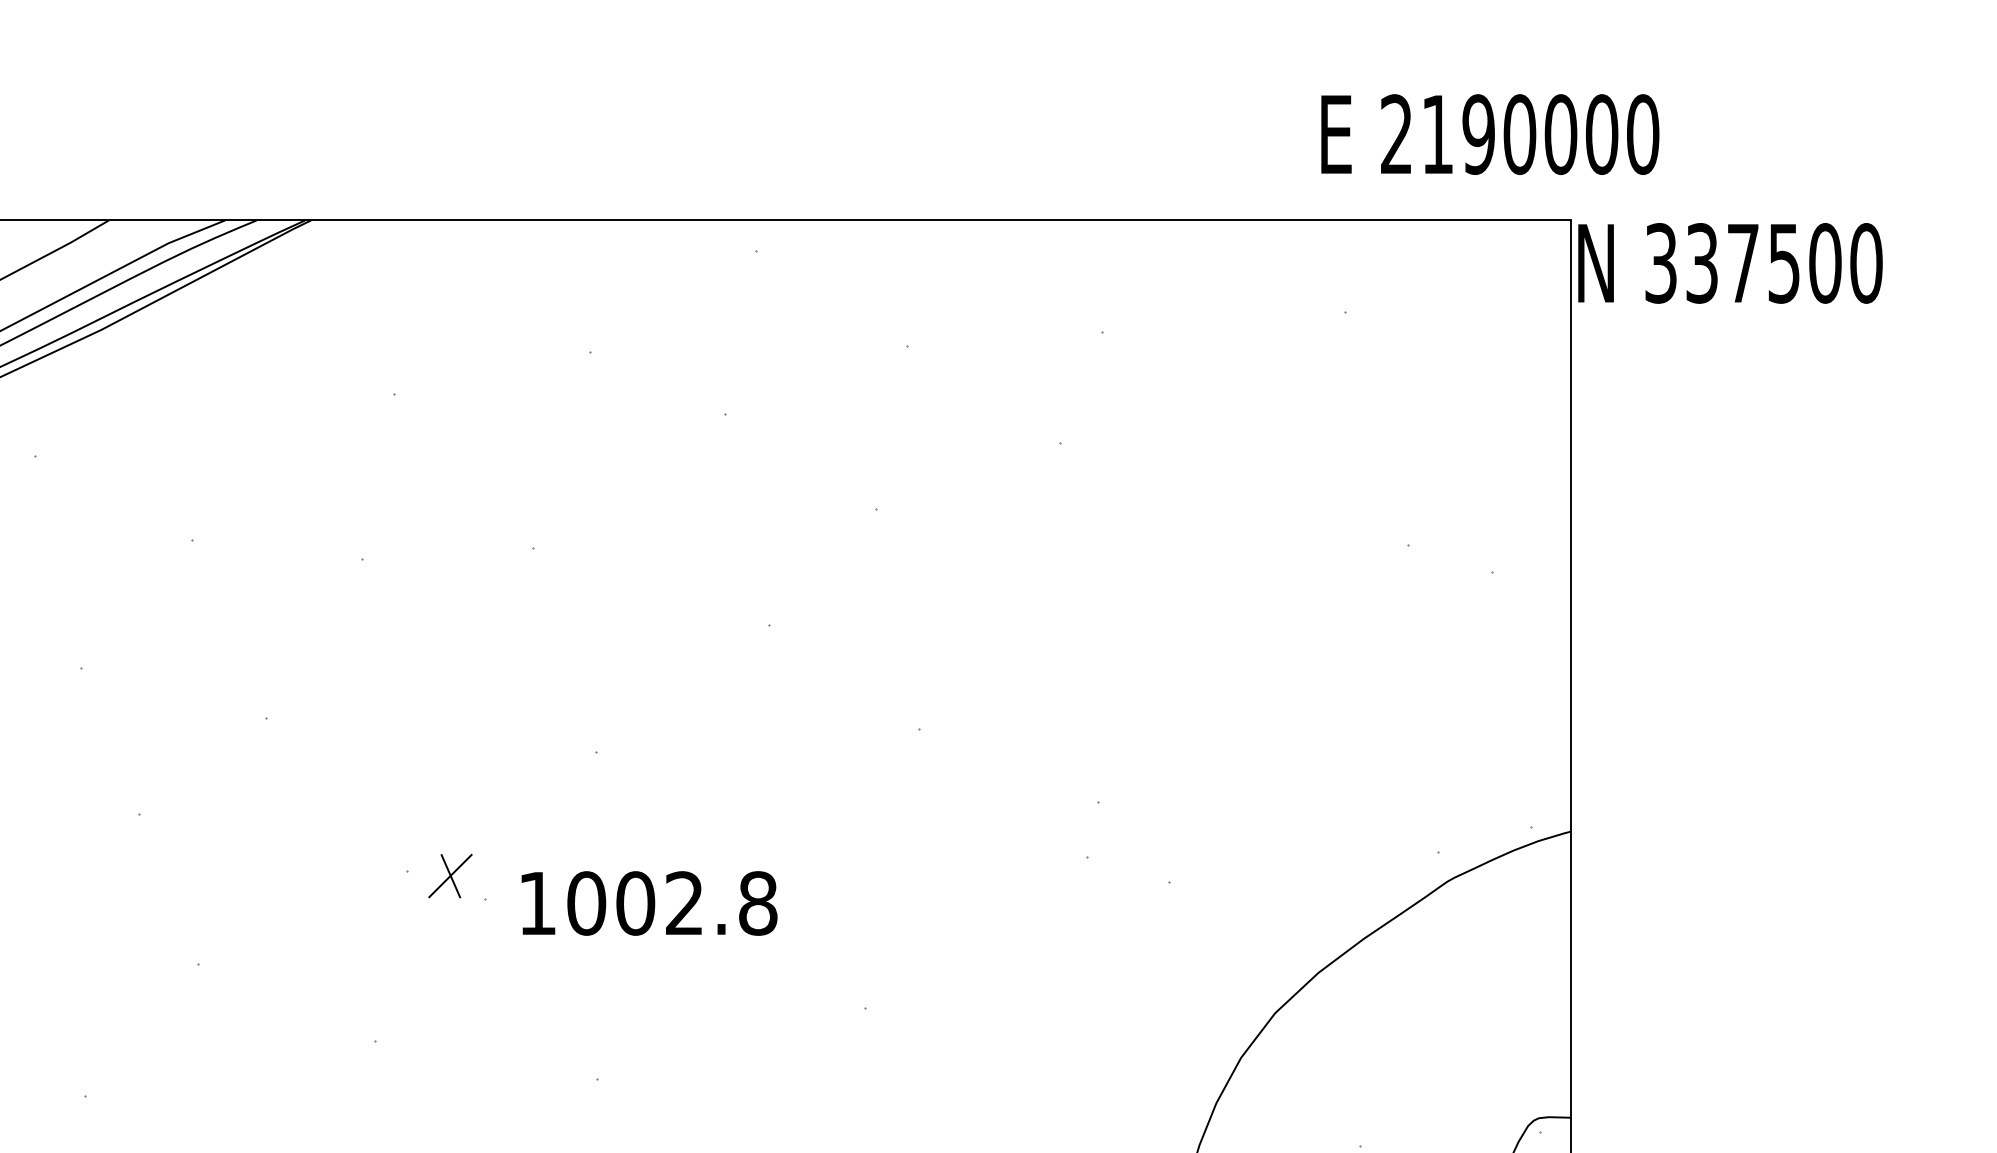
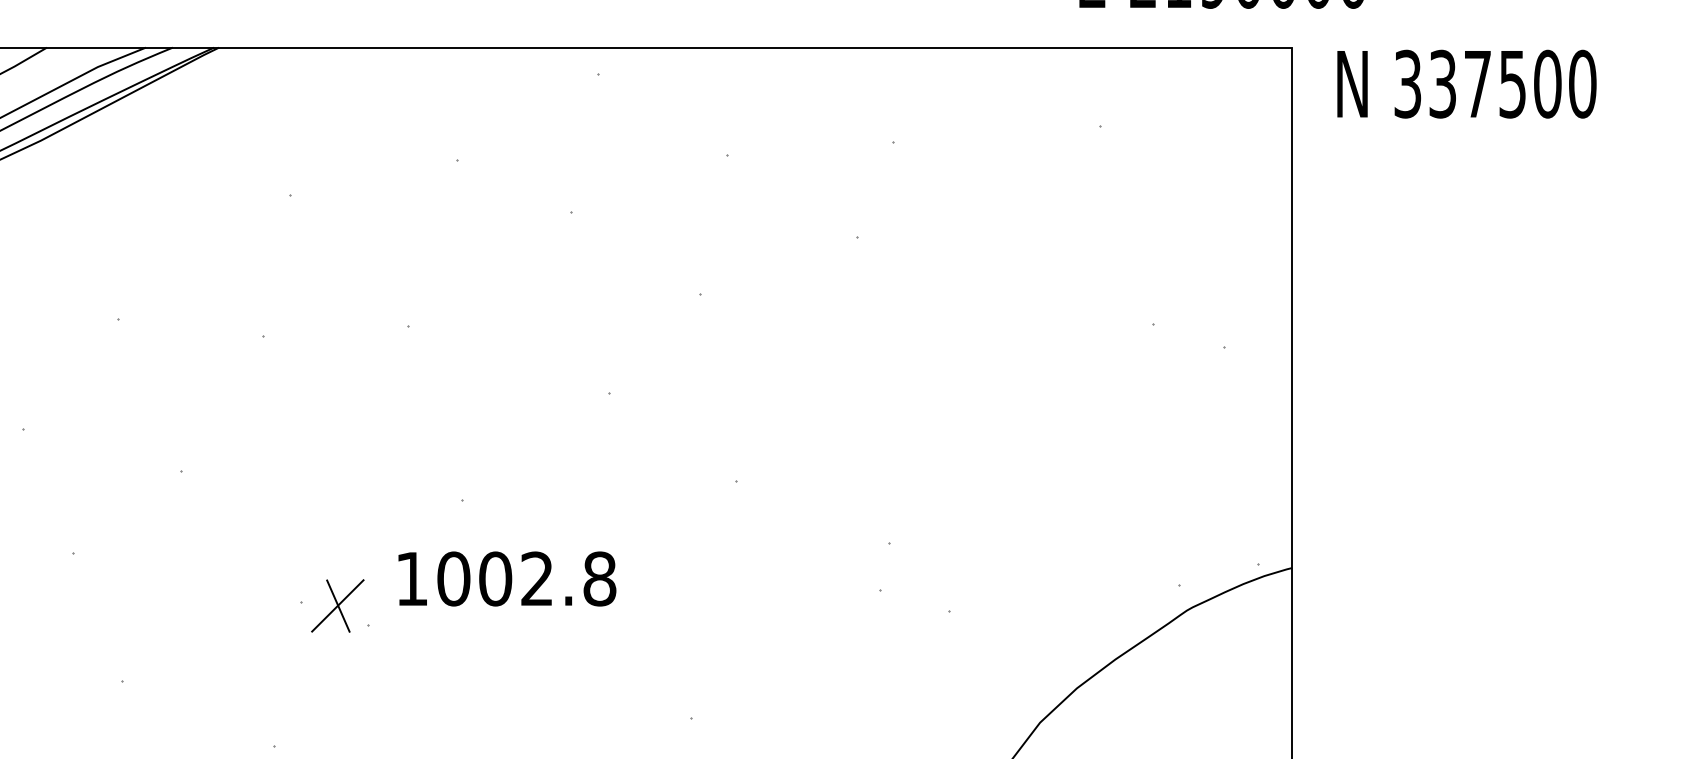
text: (1730, 263) -> (1466, 84), moved
part: (450, 875) -> (337, 605), size x1.43
part: (649, 903) -> (507, 579), moved

